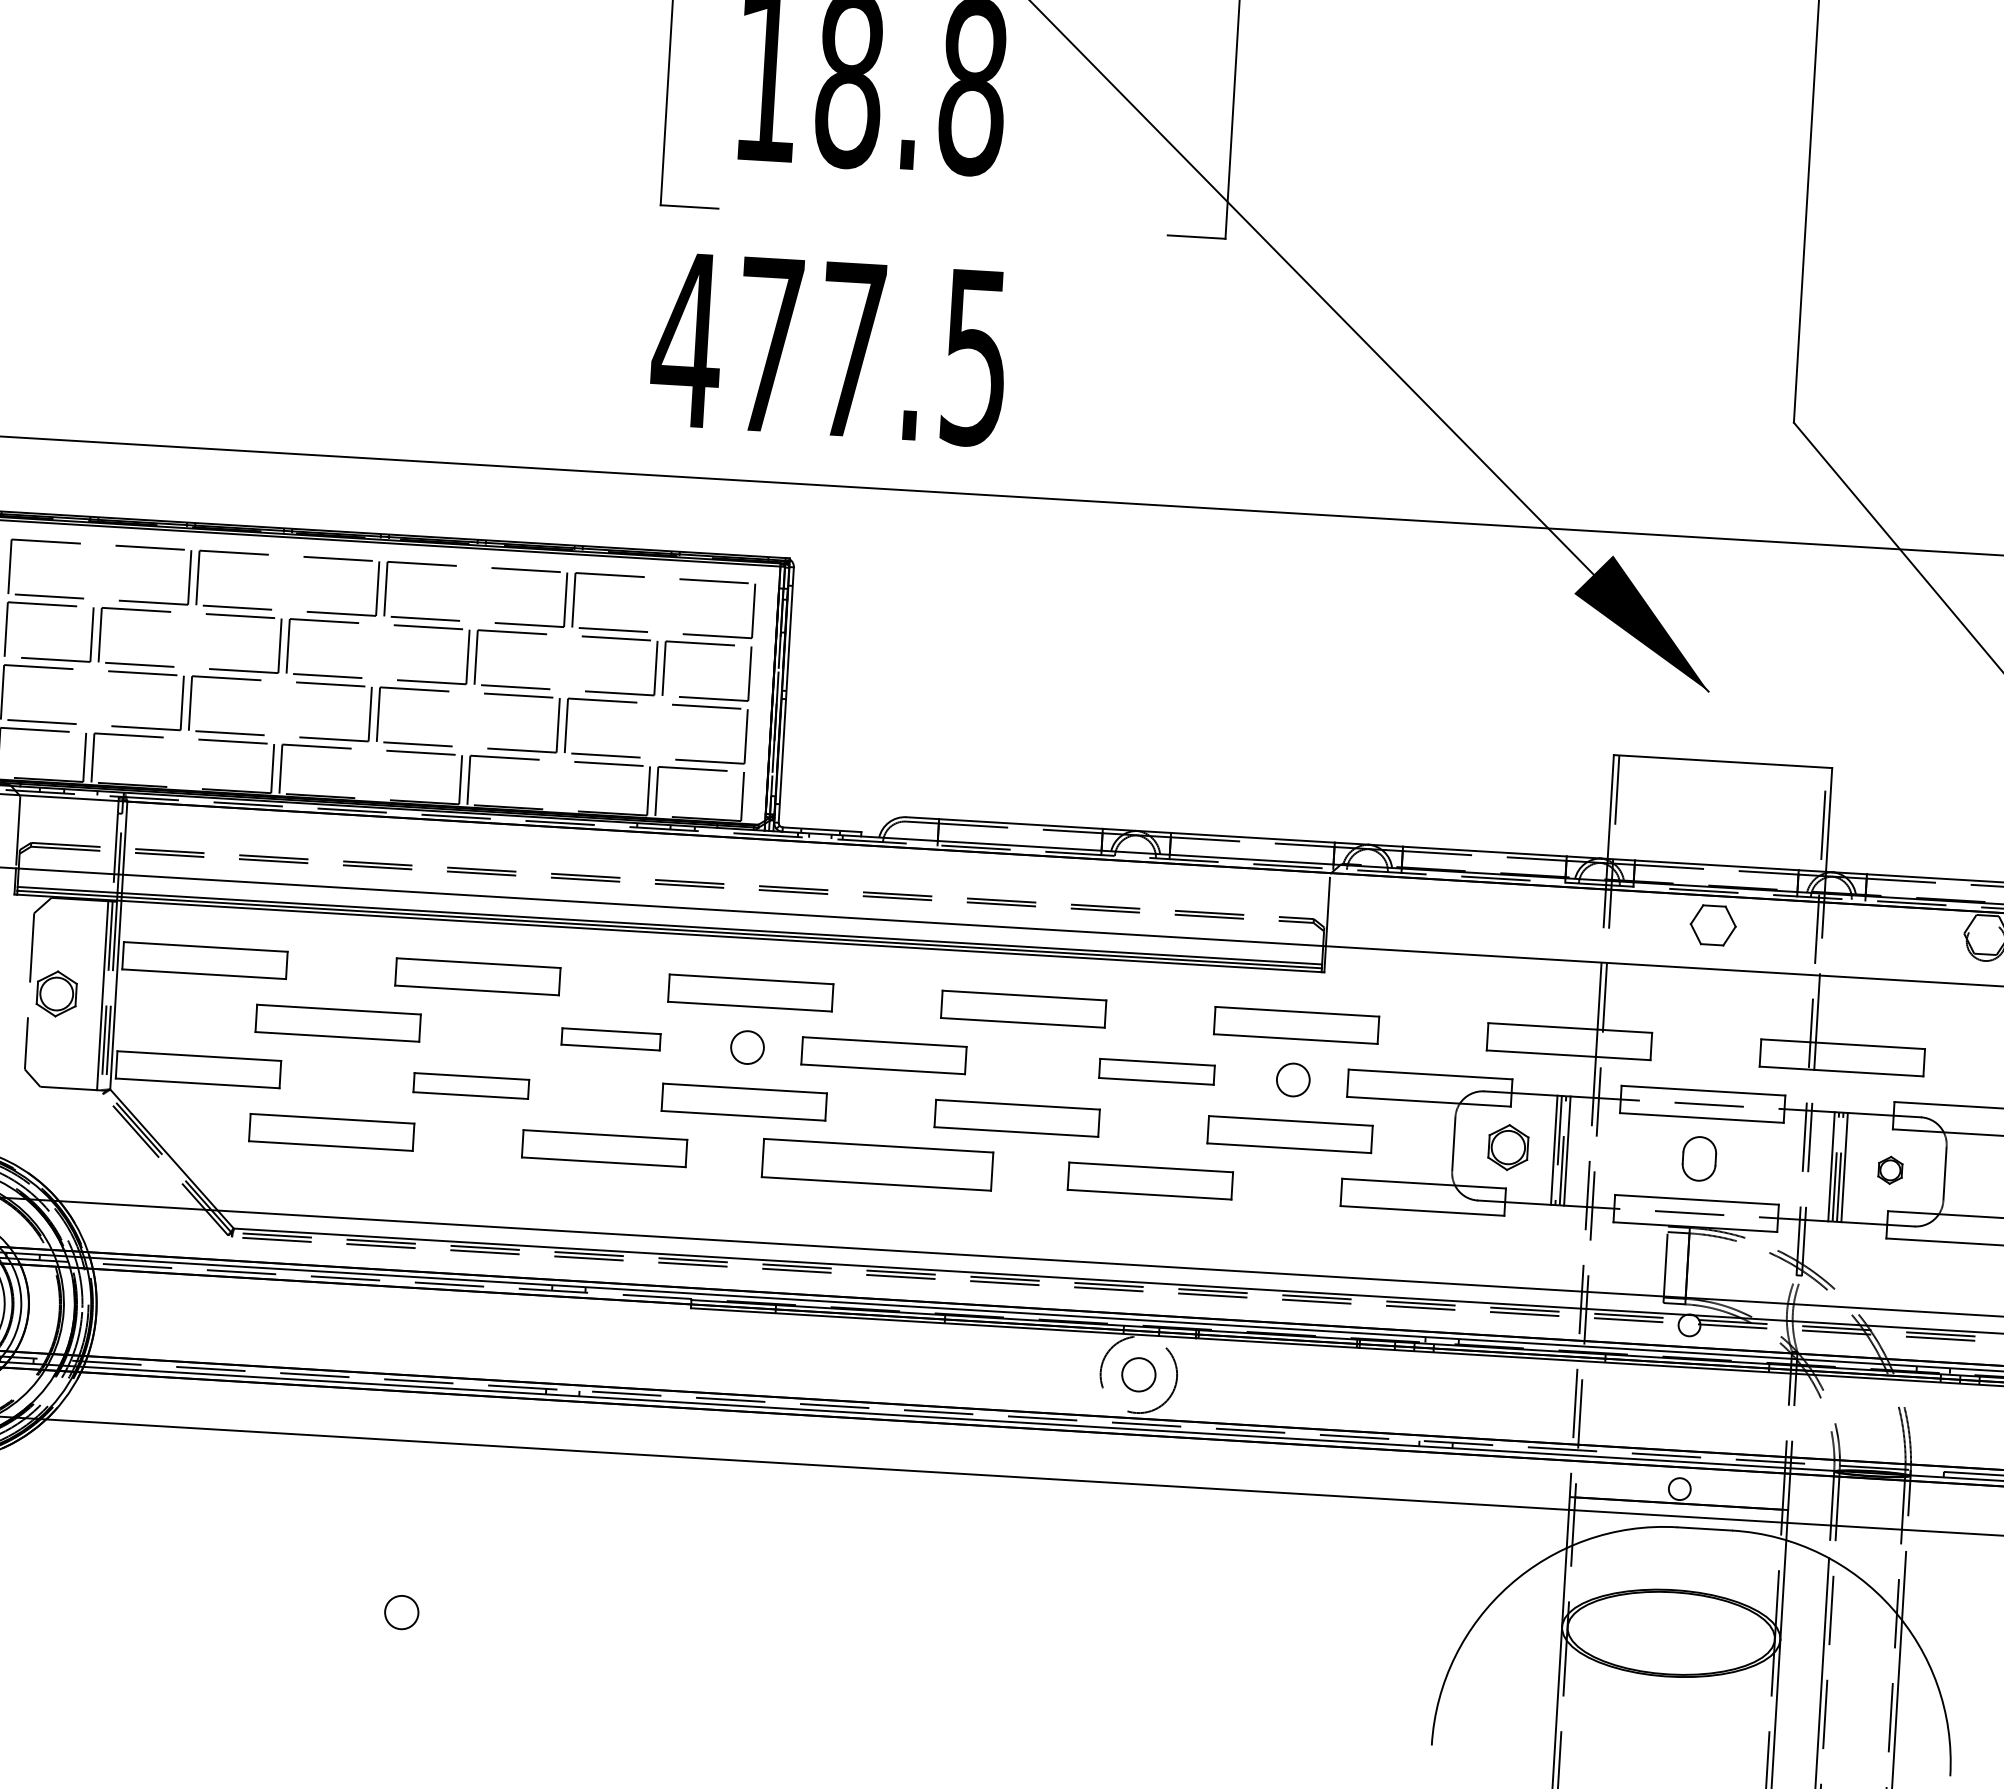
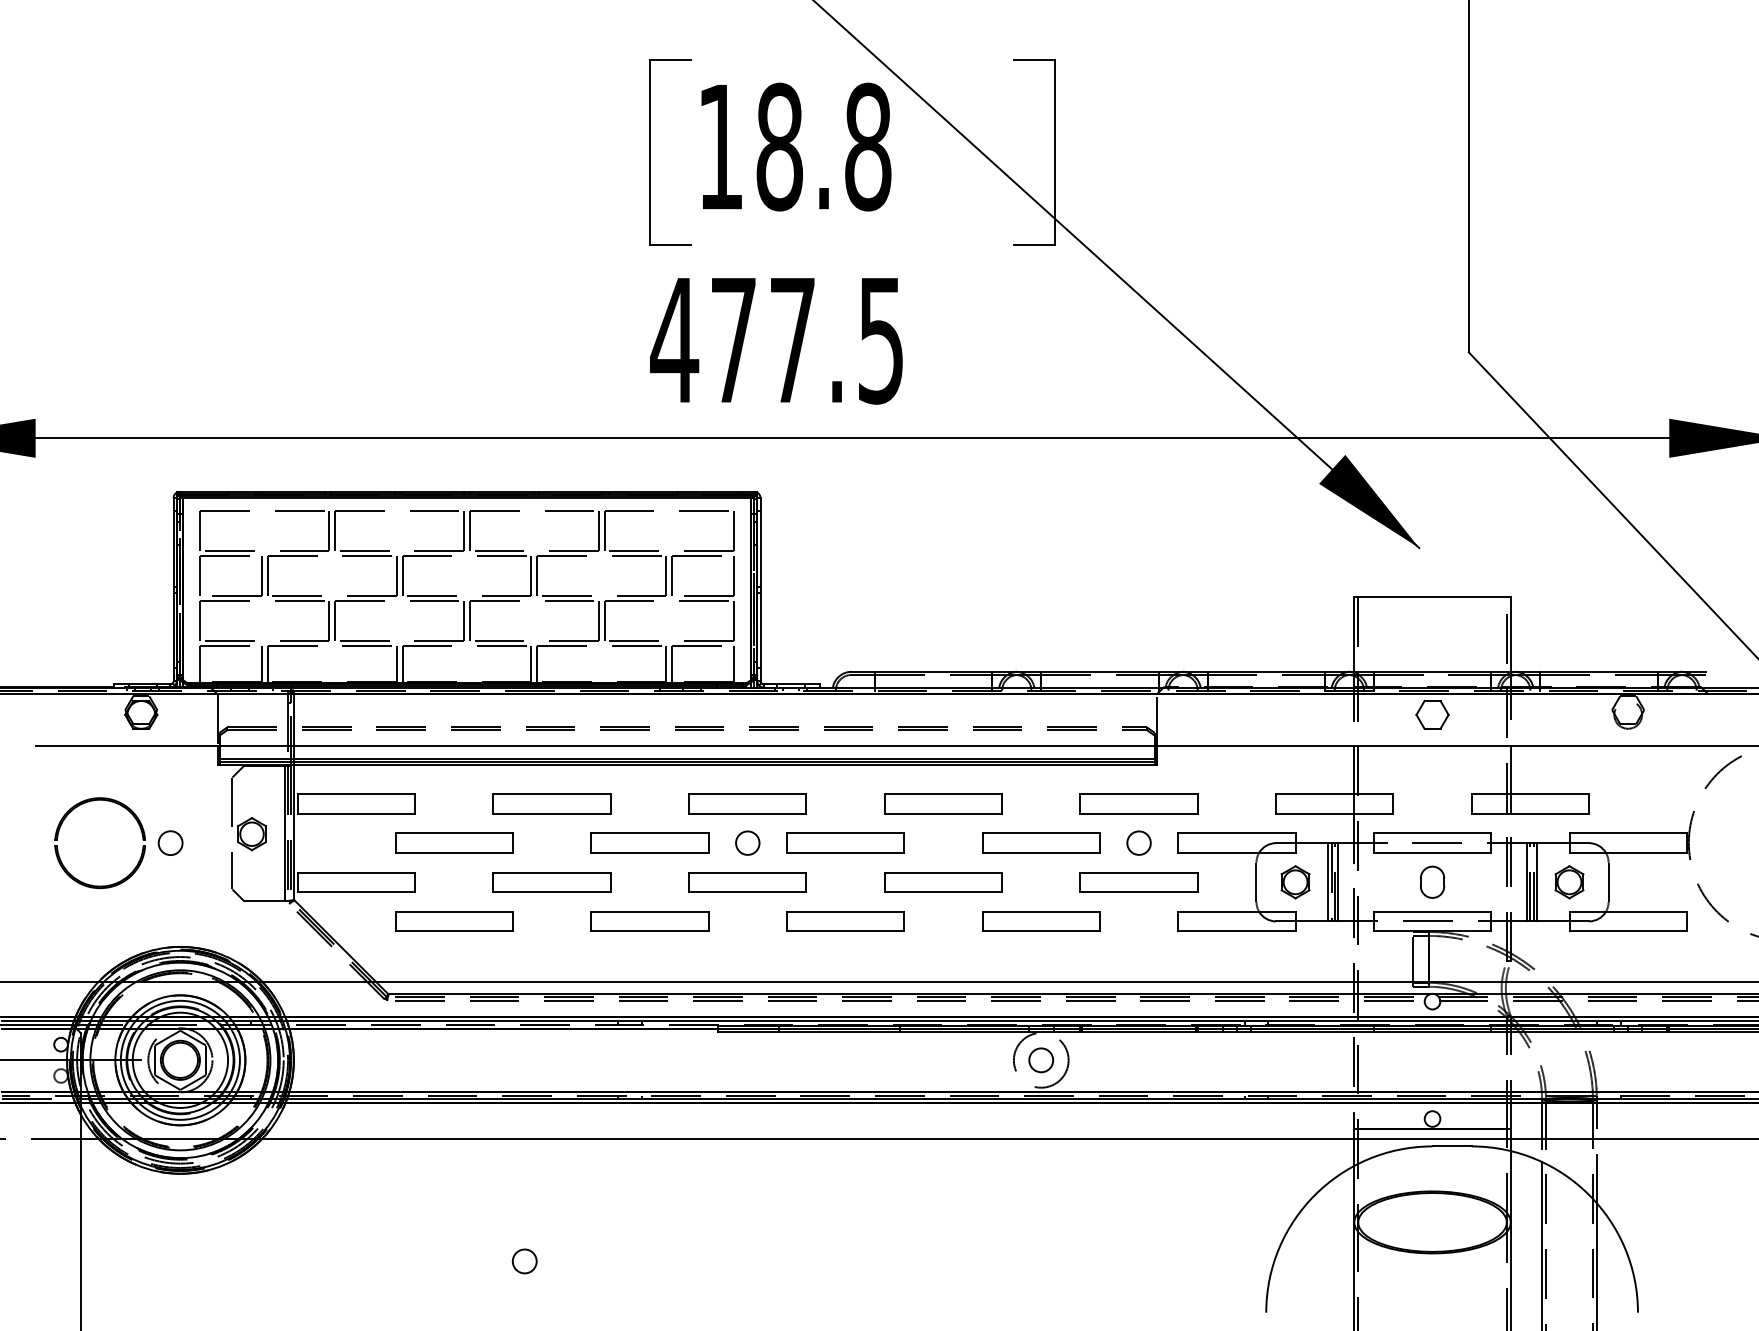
part: (610, 1038) -> (649, 842), size x1.67
part: (1157, 1070) -> (1041, 842), size x1.43
part: (470, 1086) -> (551, 882), size x1.43
part: (877, 1164) -> (845, 921), size x0.71
part: (1890, 1170) -> (1569, 882), size x1.67

